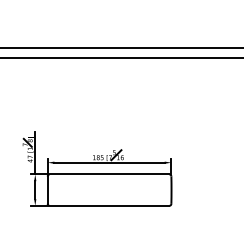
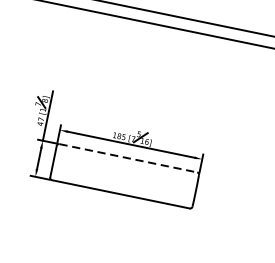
line: (109, 174) -> (128, 158), solid -> dashed

